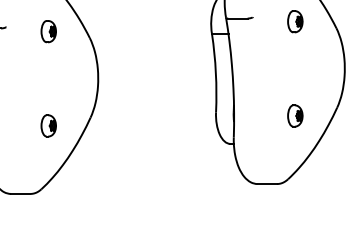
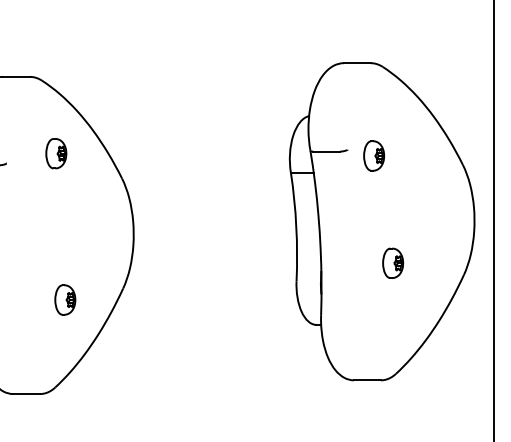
part: (295, 21) -> (374, 155), moved
part: (48, 31) -> (56, 153), moved
part: (295, 115) -> (393, 262), moved

